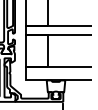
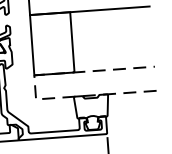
line: (26, 73) -> (35, 86), solid -> dashed

